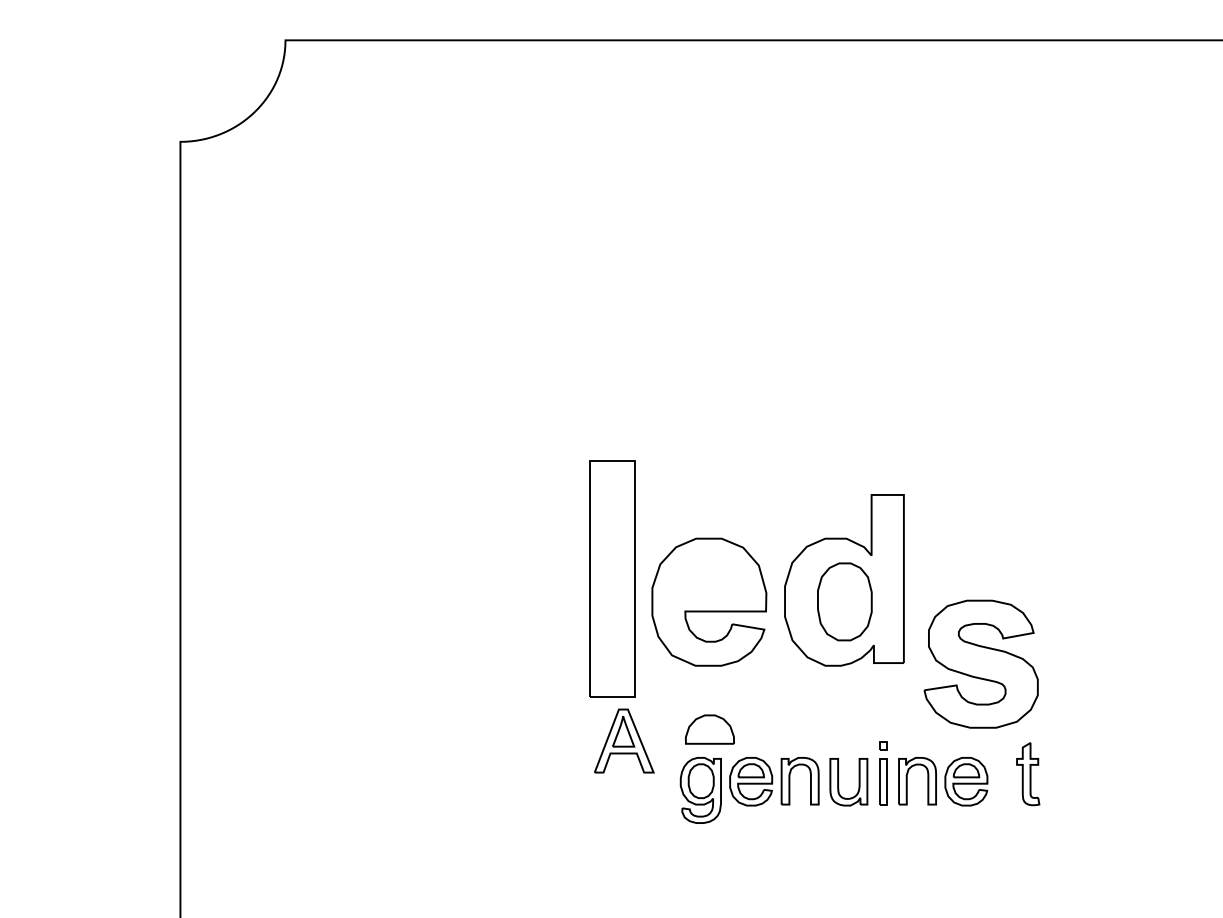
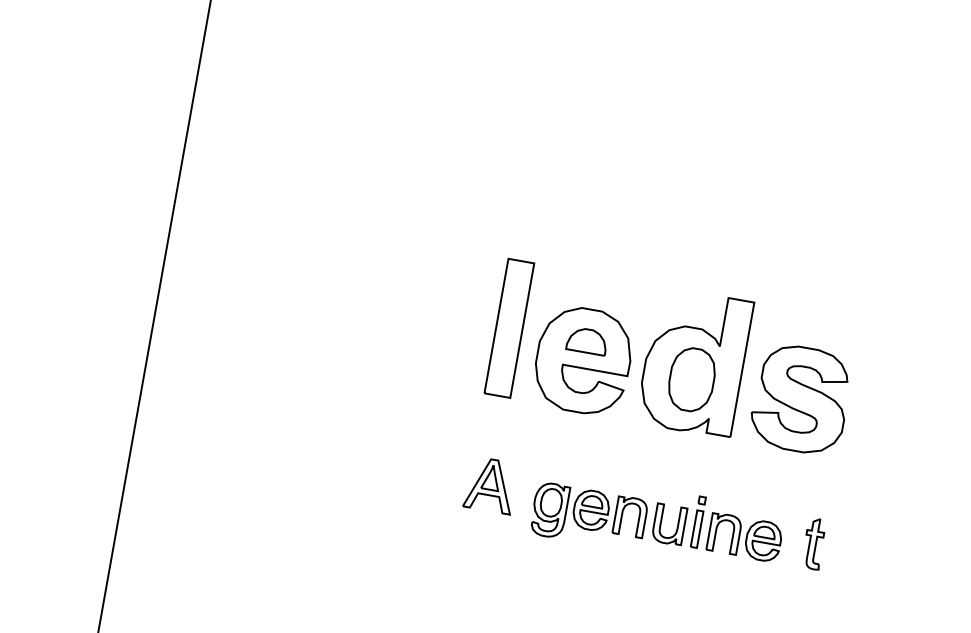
part: (612, 578) -> (509, 327), size x0.71
part: (980, 663) -> (800, 398), moved
part: (709, 729) -> (587, 340), moved
part: (624, 740) -> (491, 484), moved

